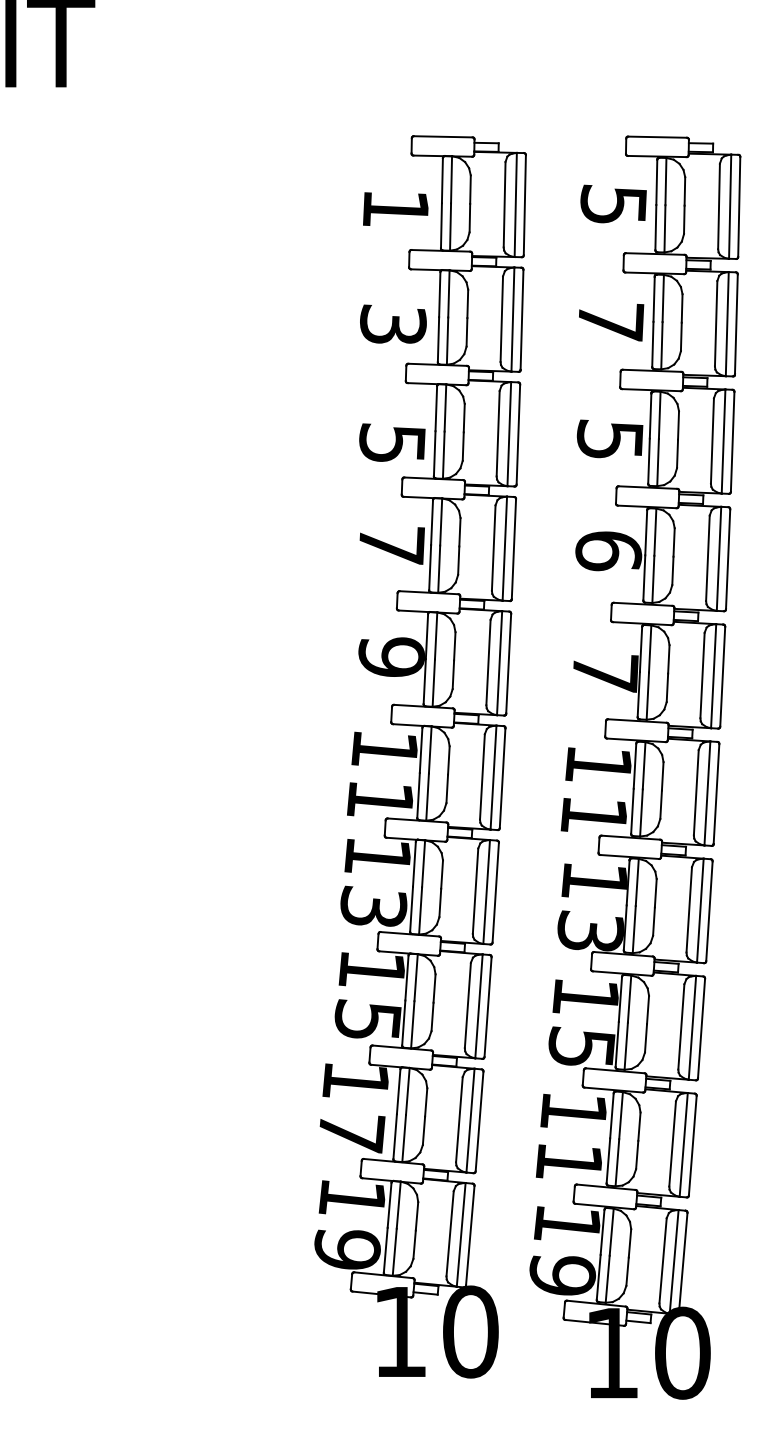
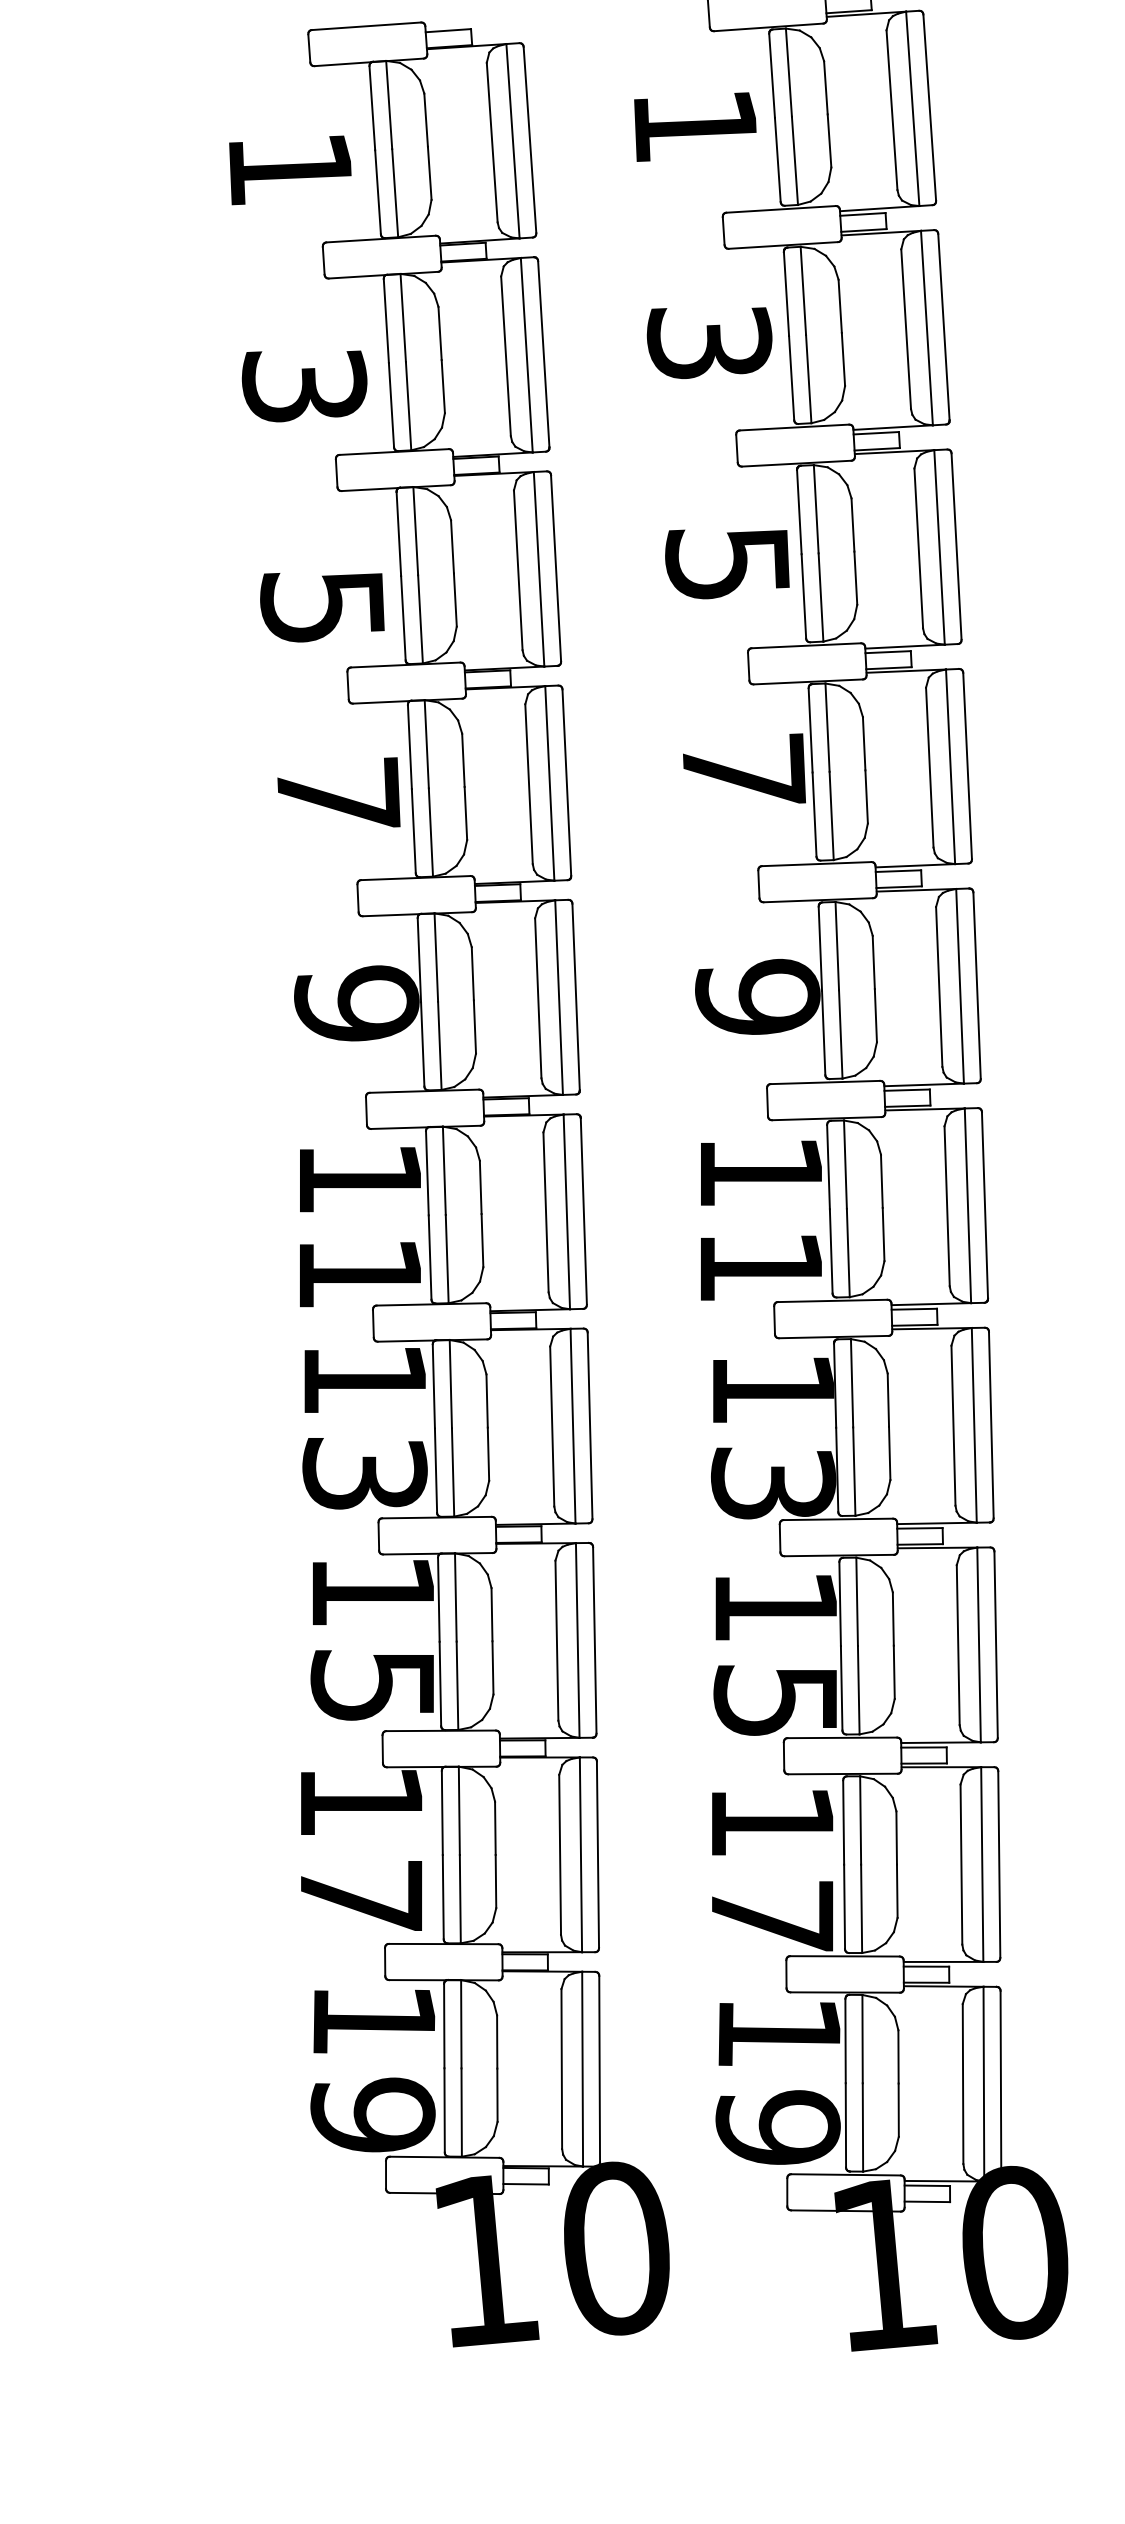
text: (613, 203) -> (694, 122), 5 -> 1
text: (610, 320) -> (708, 340), 7 -> 3
text: (608, 551) -> (743, 771), 6 -> 7
text: (605, 672) -> (757, 997), 7 -> 9
text: (569, 1163) -> (772, 1918), 11 -> 17

